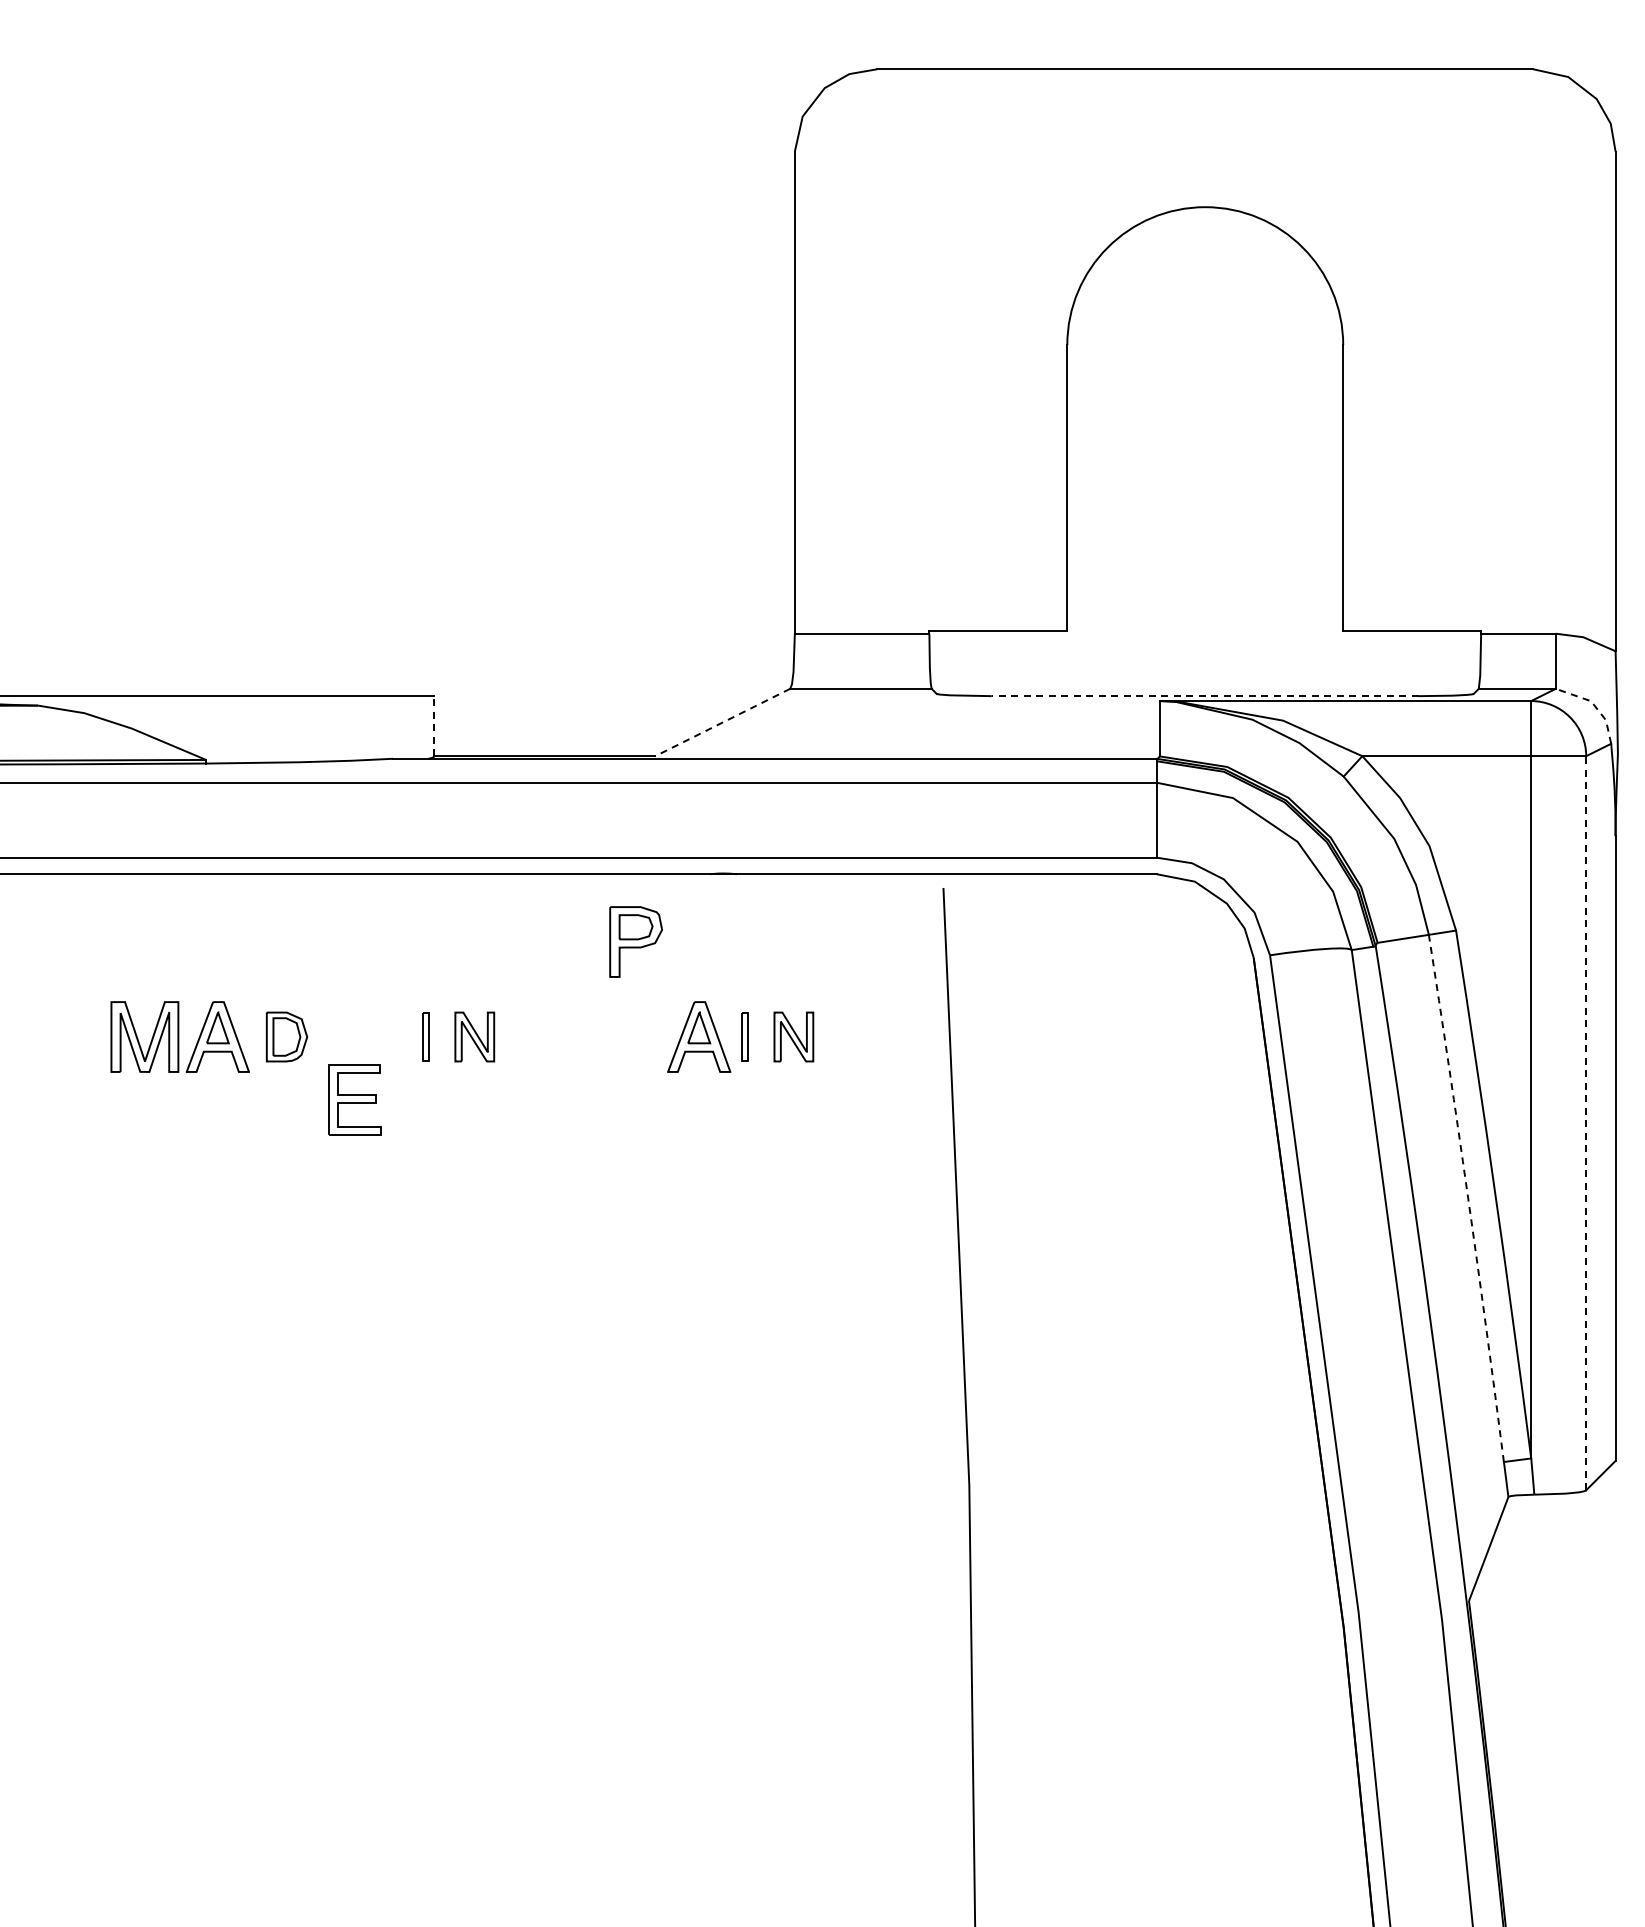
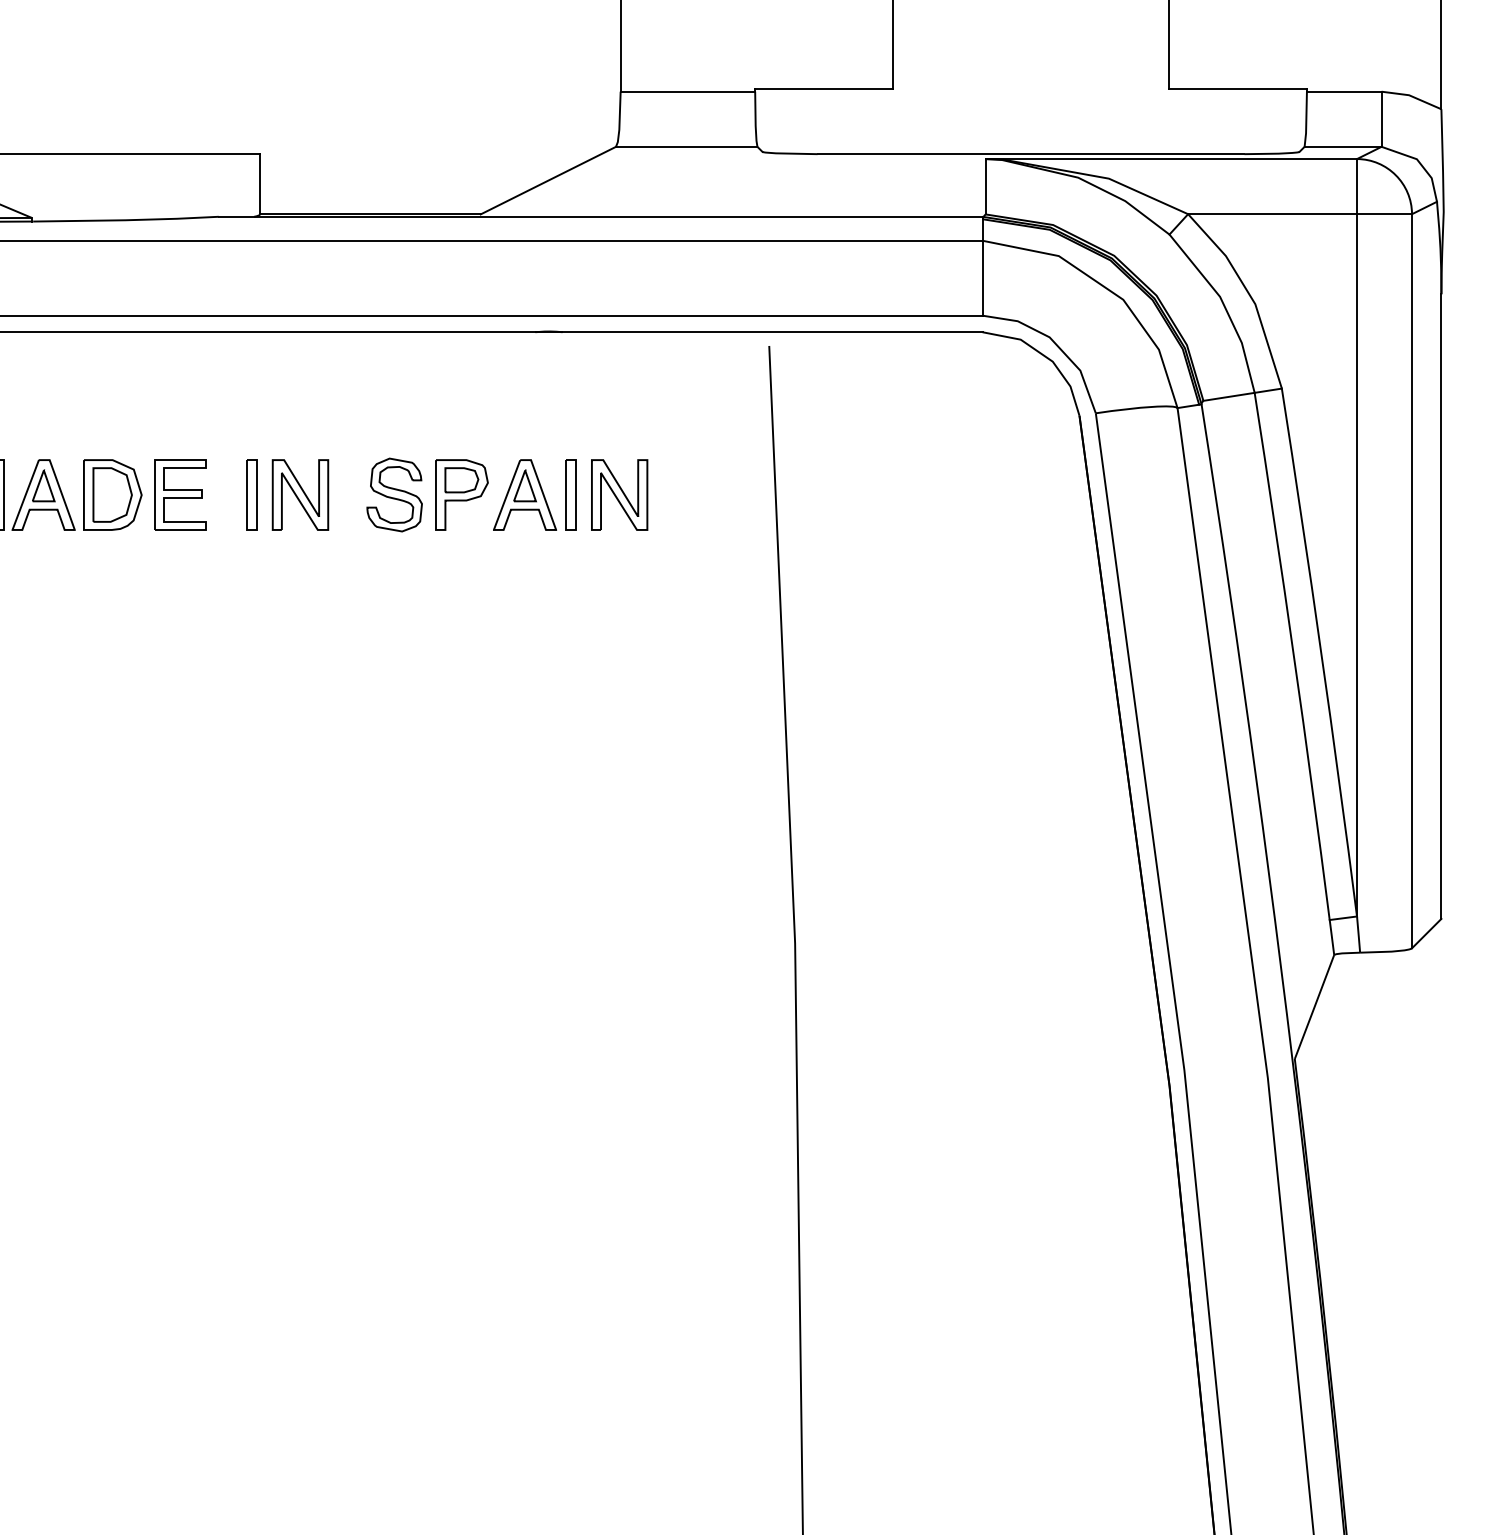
line: (1204, 696) -> (1030, 154), dashed -> solid
line: (1594, 705) -> (1420, 163), dashed -> solid
line: (722, 722) -> (548, 180), dashed -> solid
line: (434, 725) -> (260, 183), dashed -> solid
part: (635, 941) -> (461, 494), moved
part: (286, 1036) -> (112, 494), size x1.43
part: (425, 1036) -> (251, 494), size x1.43
part: (474, 1036) -> (300, 494), size x1.43
part: (568, 1036) -> (394, 494), added
part: (744, 1036) -> (570, 494), size x1.43
part: (793, 1036) -> (619, 494), size x1.43
part: (354, 1099) -> (180, 494), moved
line: (1586, 1122) -> (1412, 580), dashed -> solid
arc: (1468, 1198) -> (1294, 656), dashed -> solid

